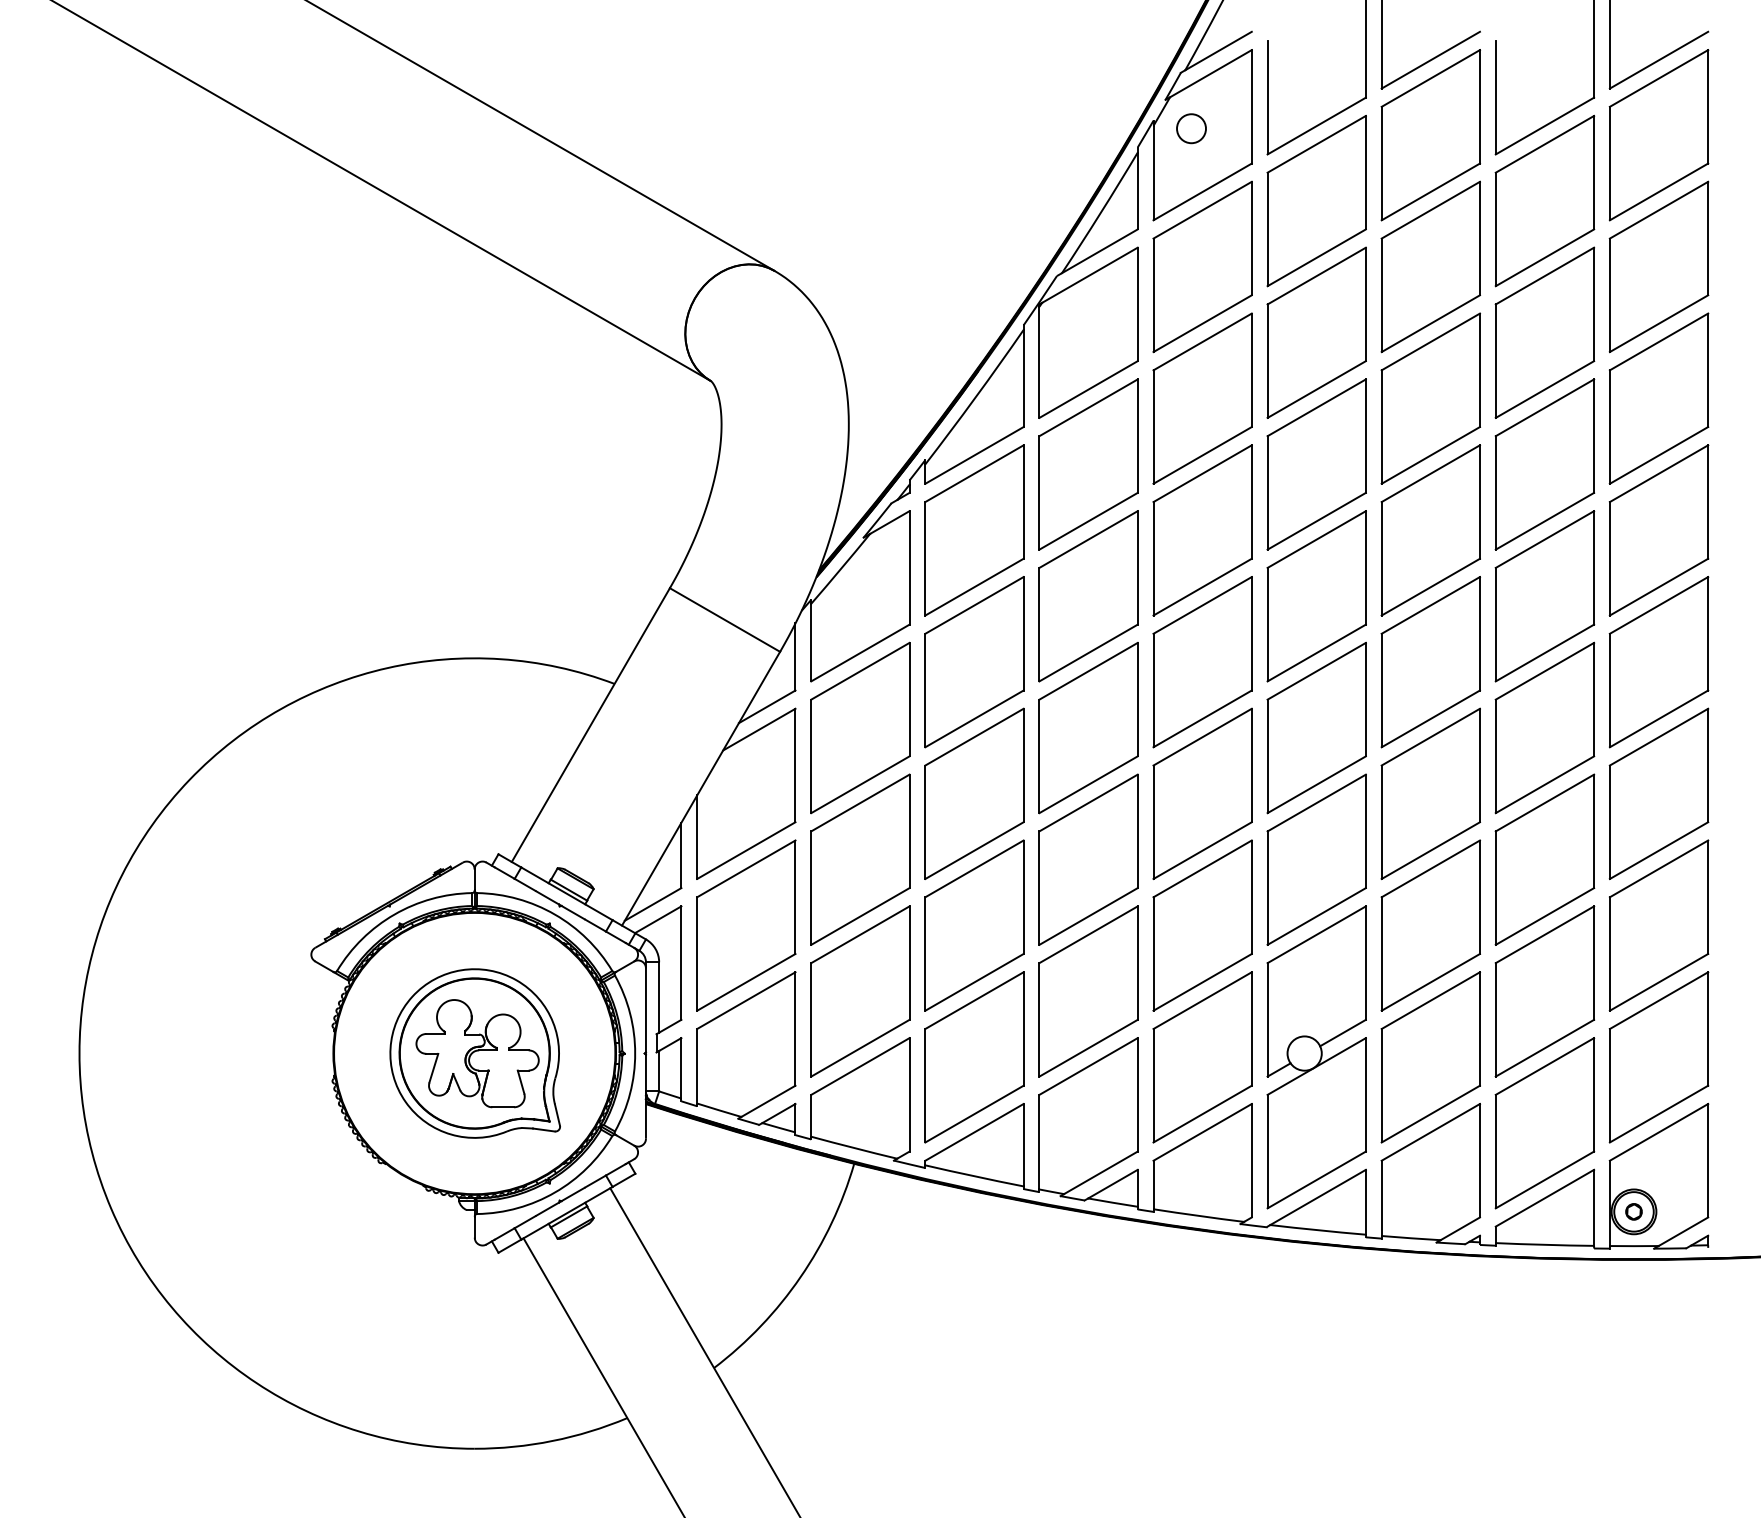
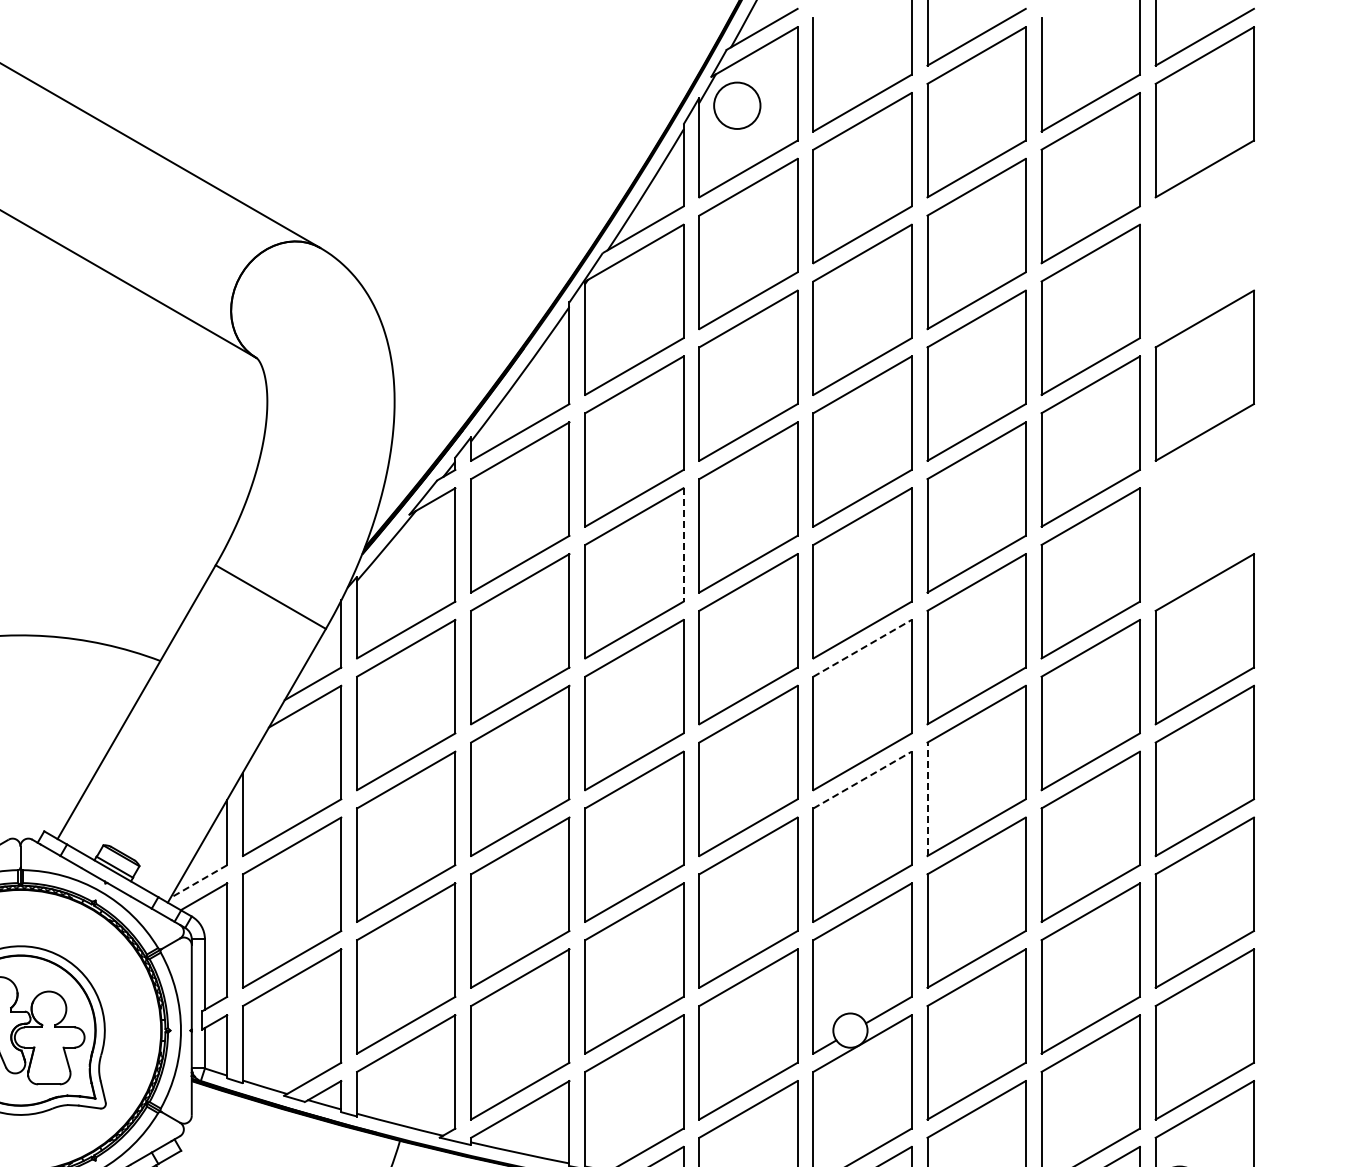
circle: (1191, 128) -> (737, 105), size x1.6
part: (1658, 266) -> (1204, 243), removed
part: (1658, 530) -> (1204, 507), removed
line: (1137, 567) -> (683, 544), solid -> dashed
line: (1316, 671) -> (862, 648), solid -> dashed
line: (1316, 803) -> (862, 780), solid -> dashed
line: (1381, 822) -> (927, 799), solid -> dashed
line: (653, 904) -> (199, 881), solid -> dashed

